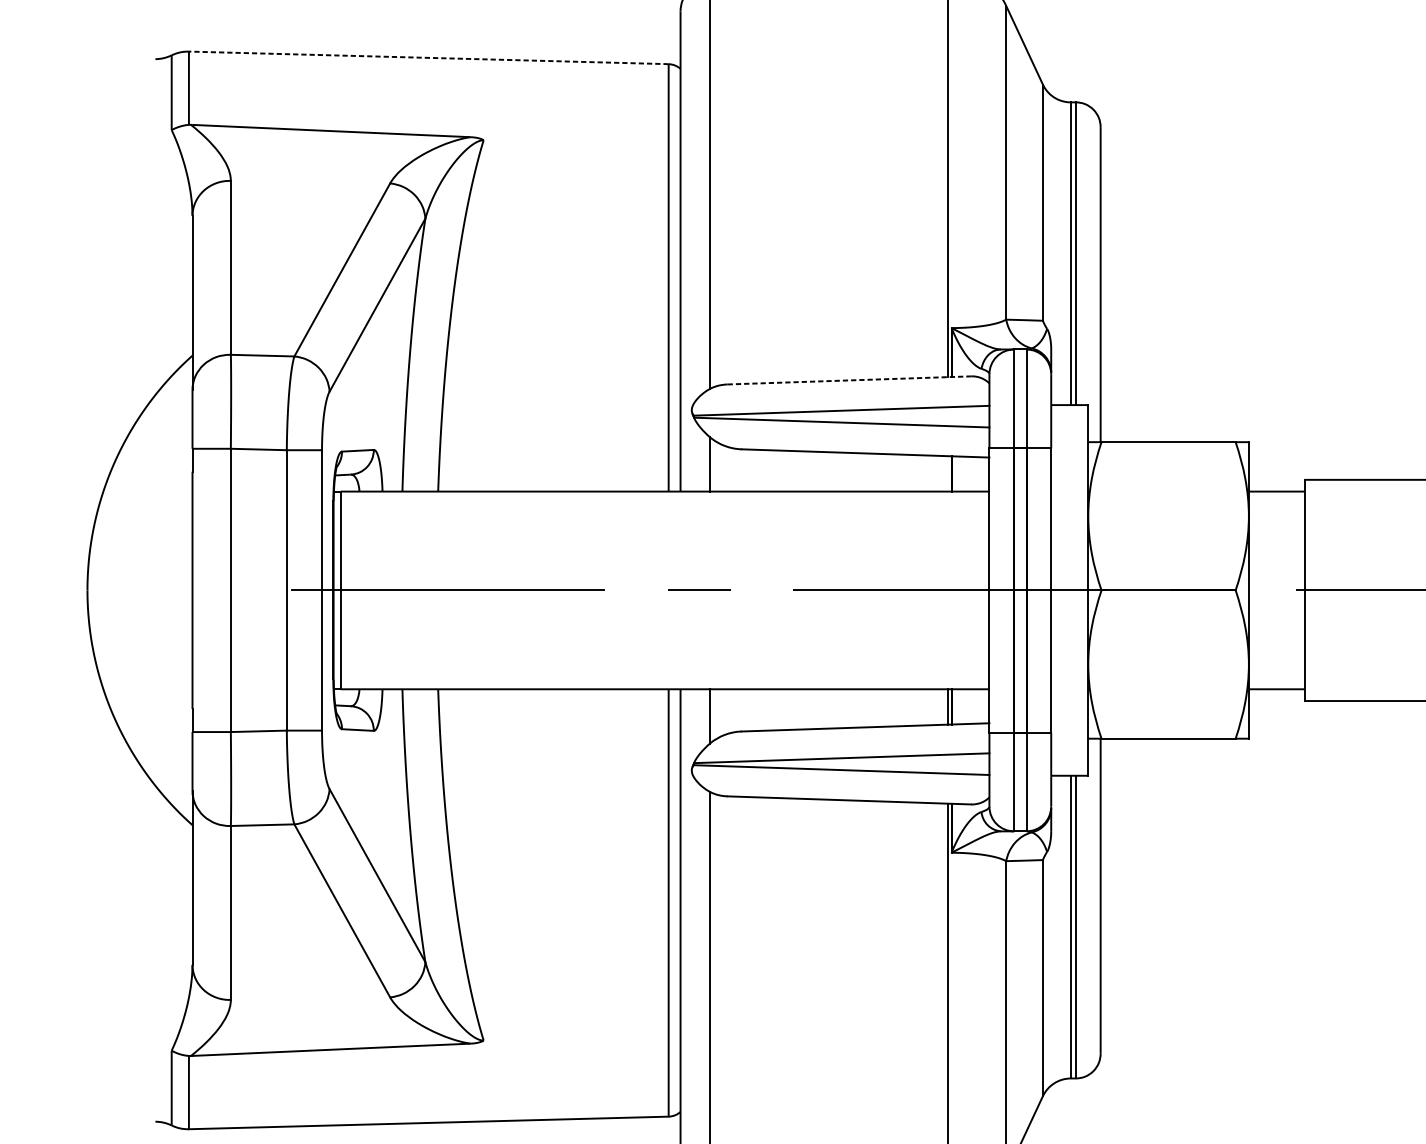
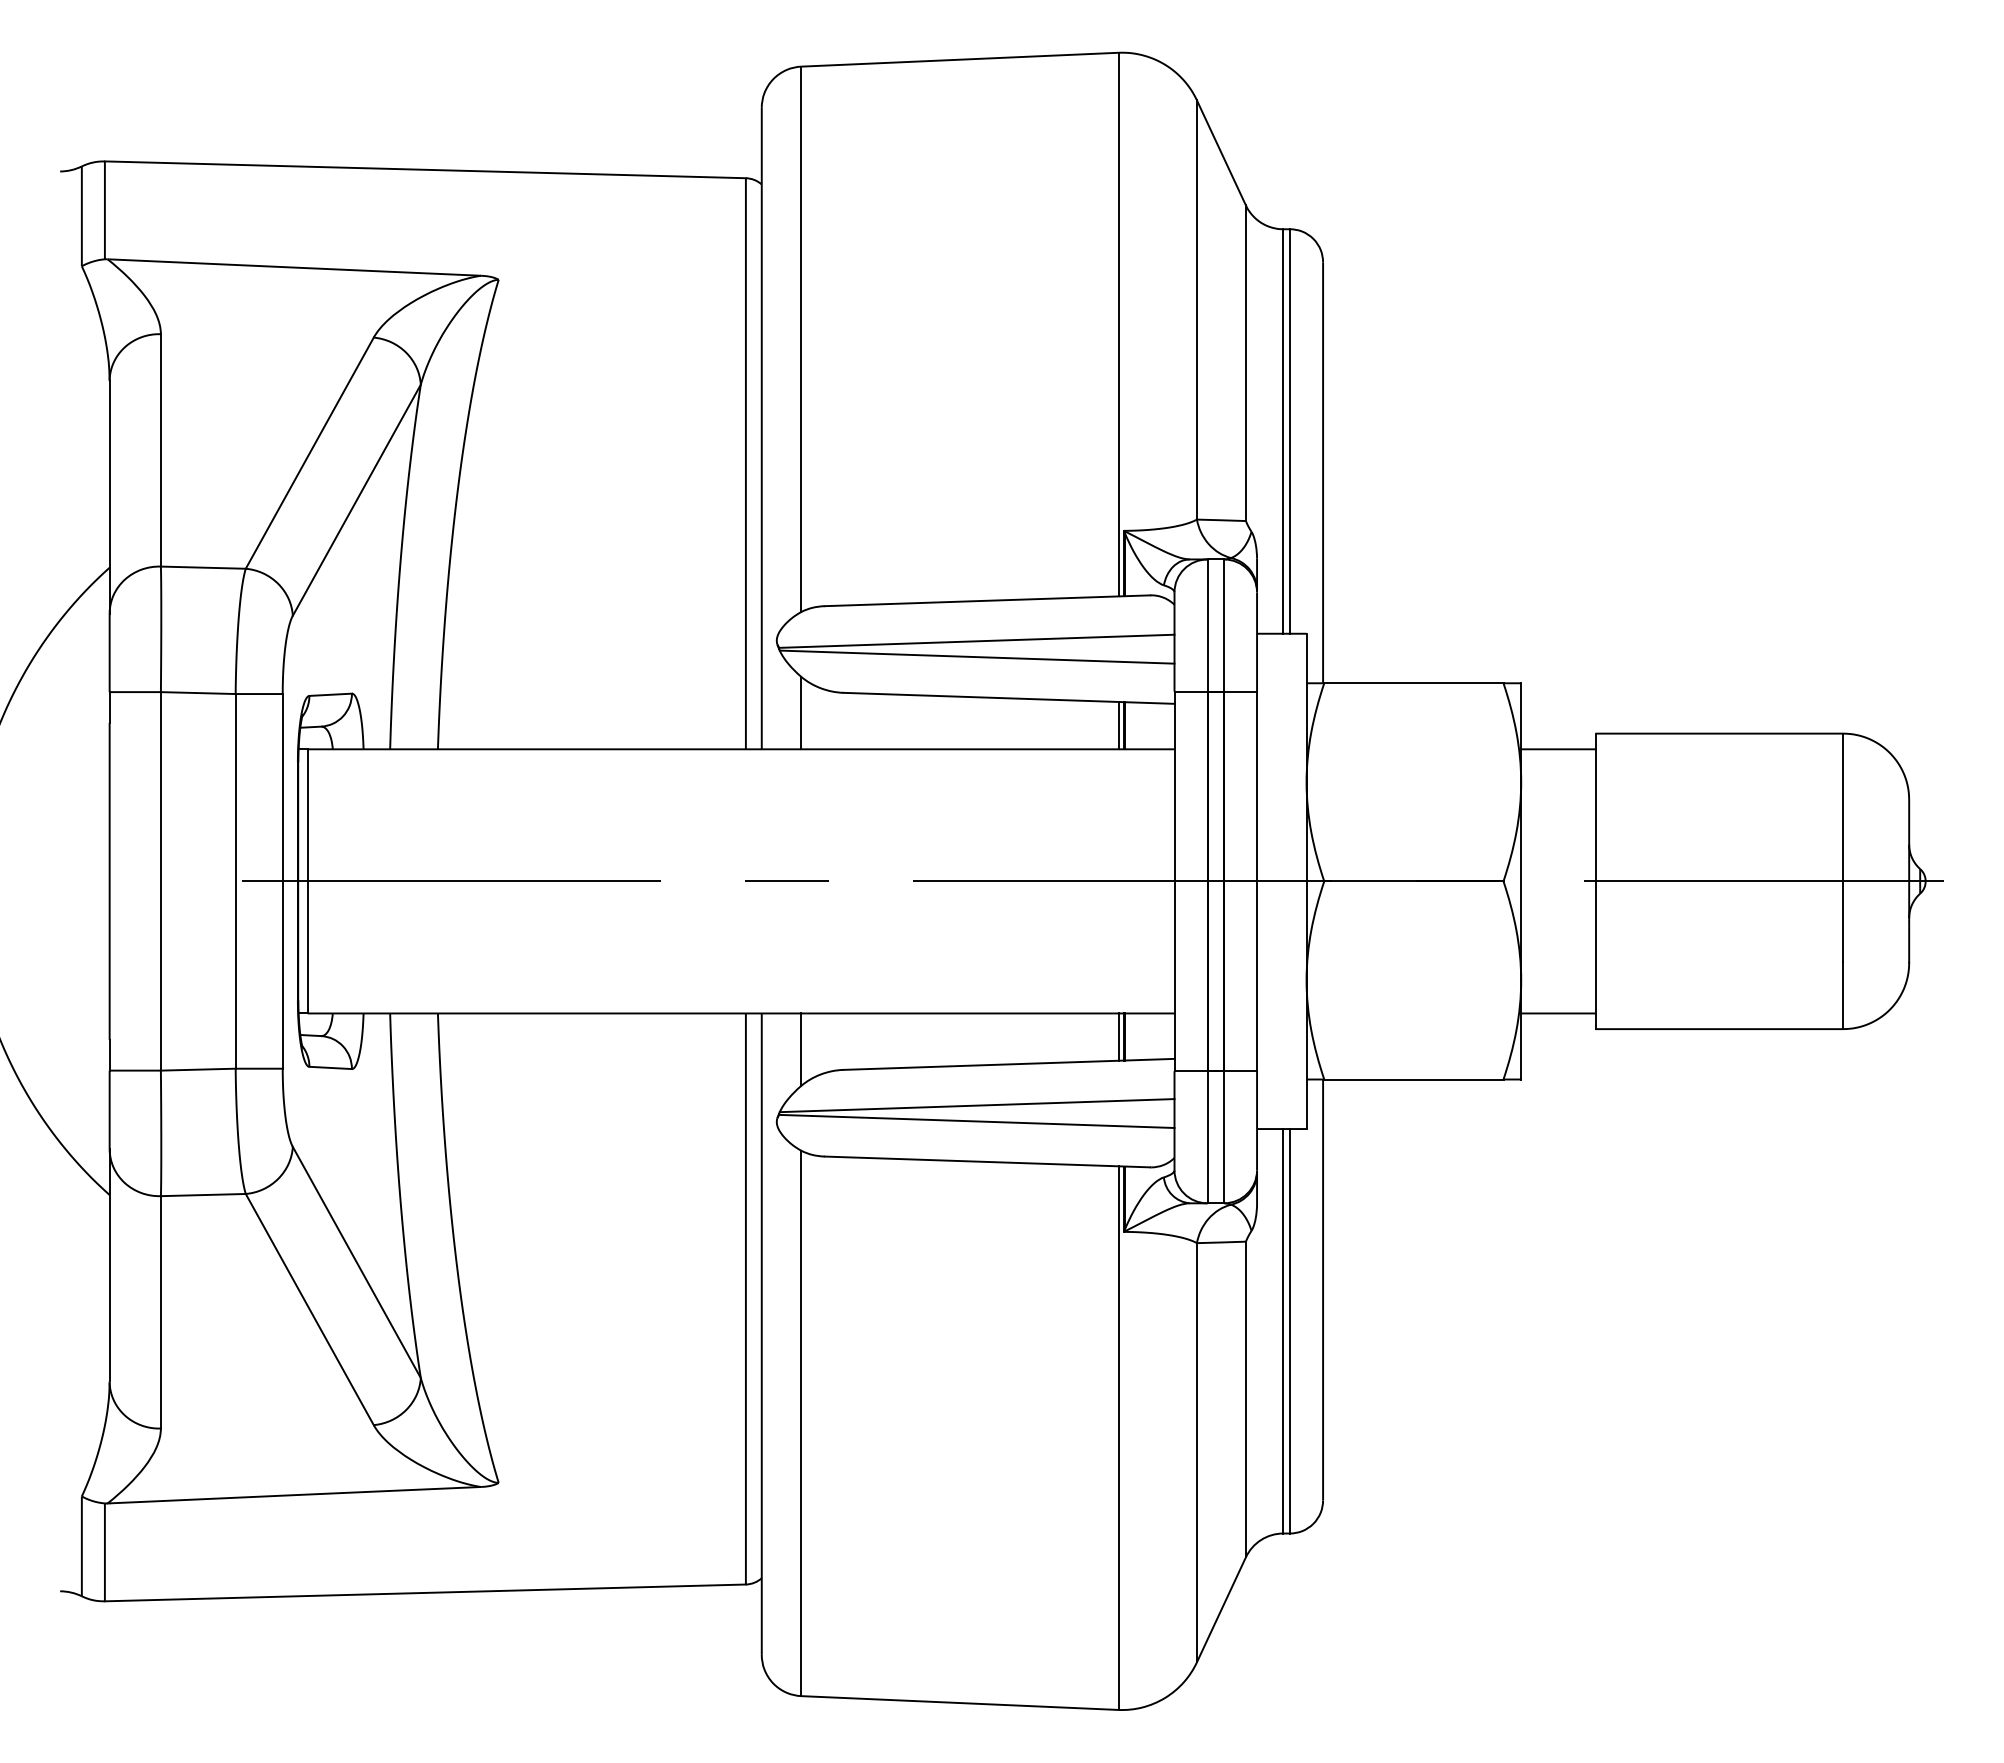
line: (428, 57) -> (425, 169), dashed -> solid
line: (849, 380) -> (987, 600), dashed -> solid
line: (947, 473) -> (1118, 725), added

